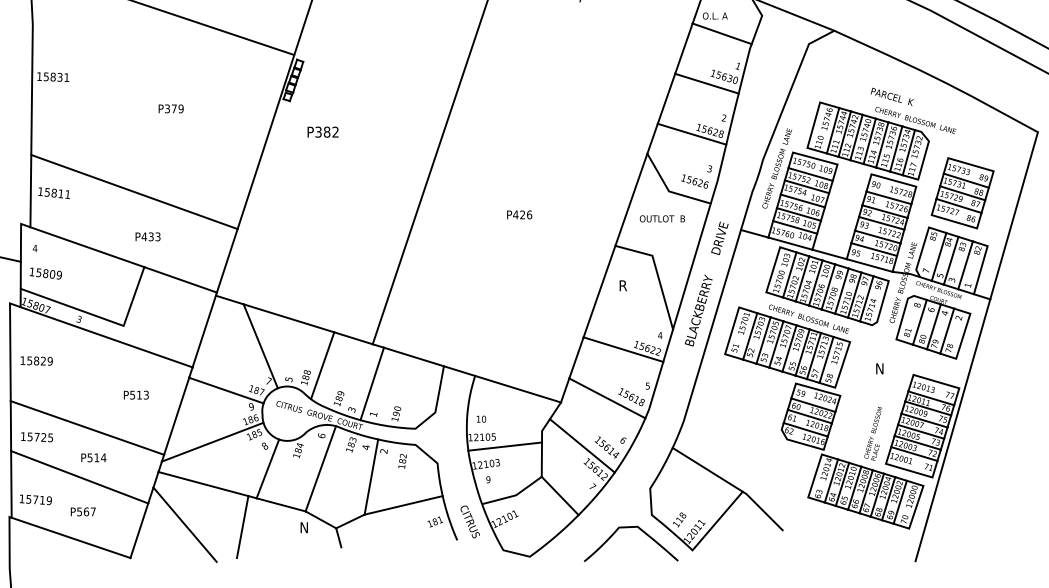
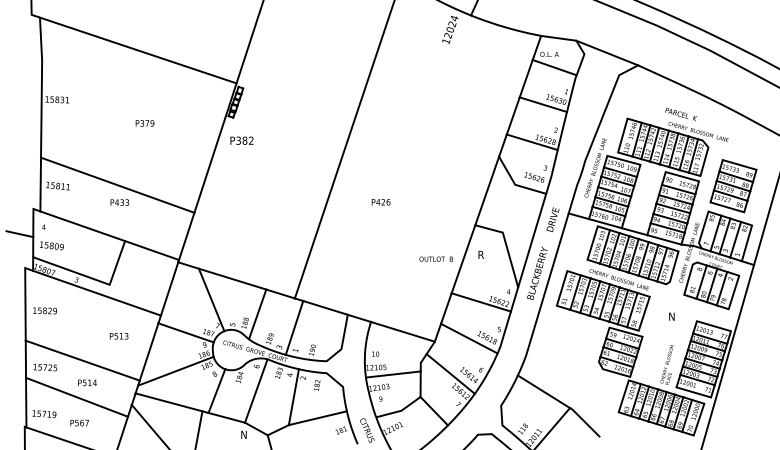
text: (322, 131) -> (241, 140), moved
text: (518, 215) -> (380, 202), moved
text: (661, 217) -> (435, 258), moved
text: (147, 236) -> (119, 202), moved

